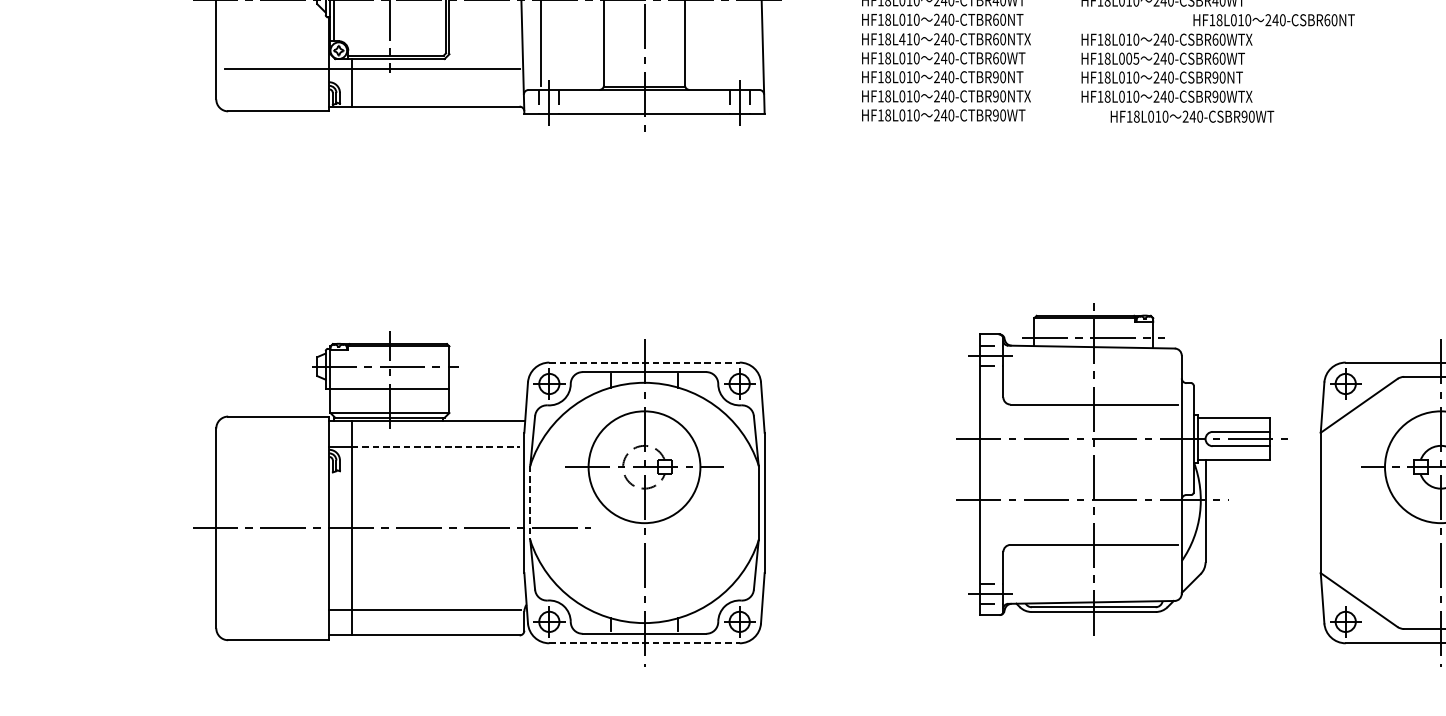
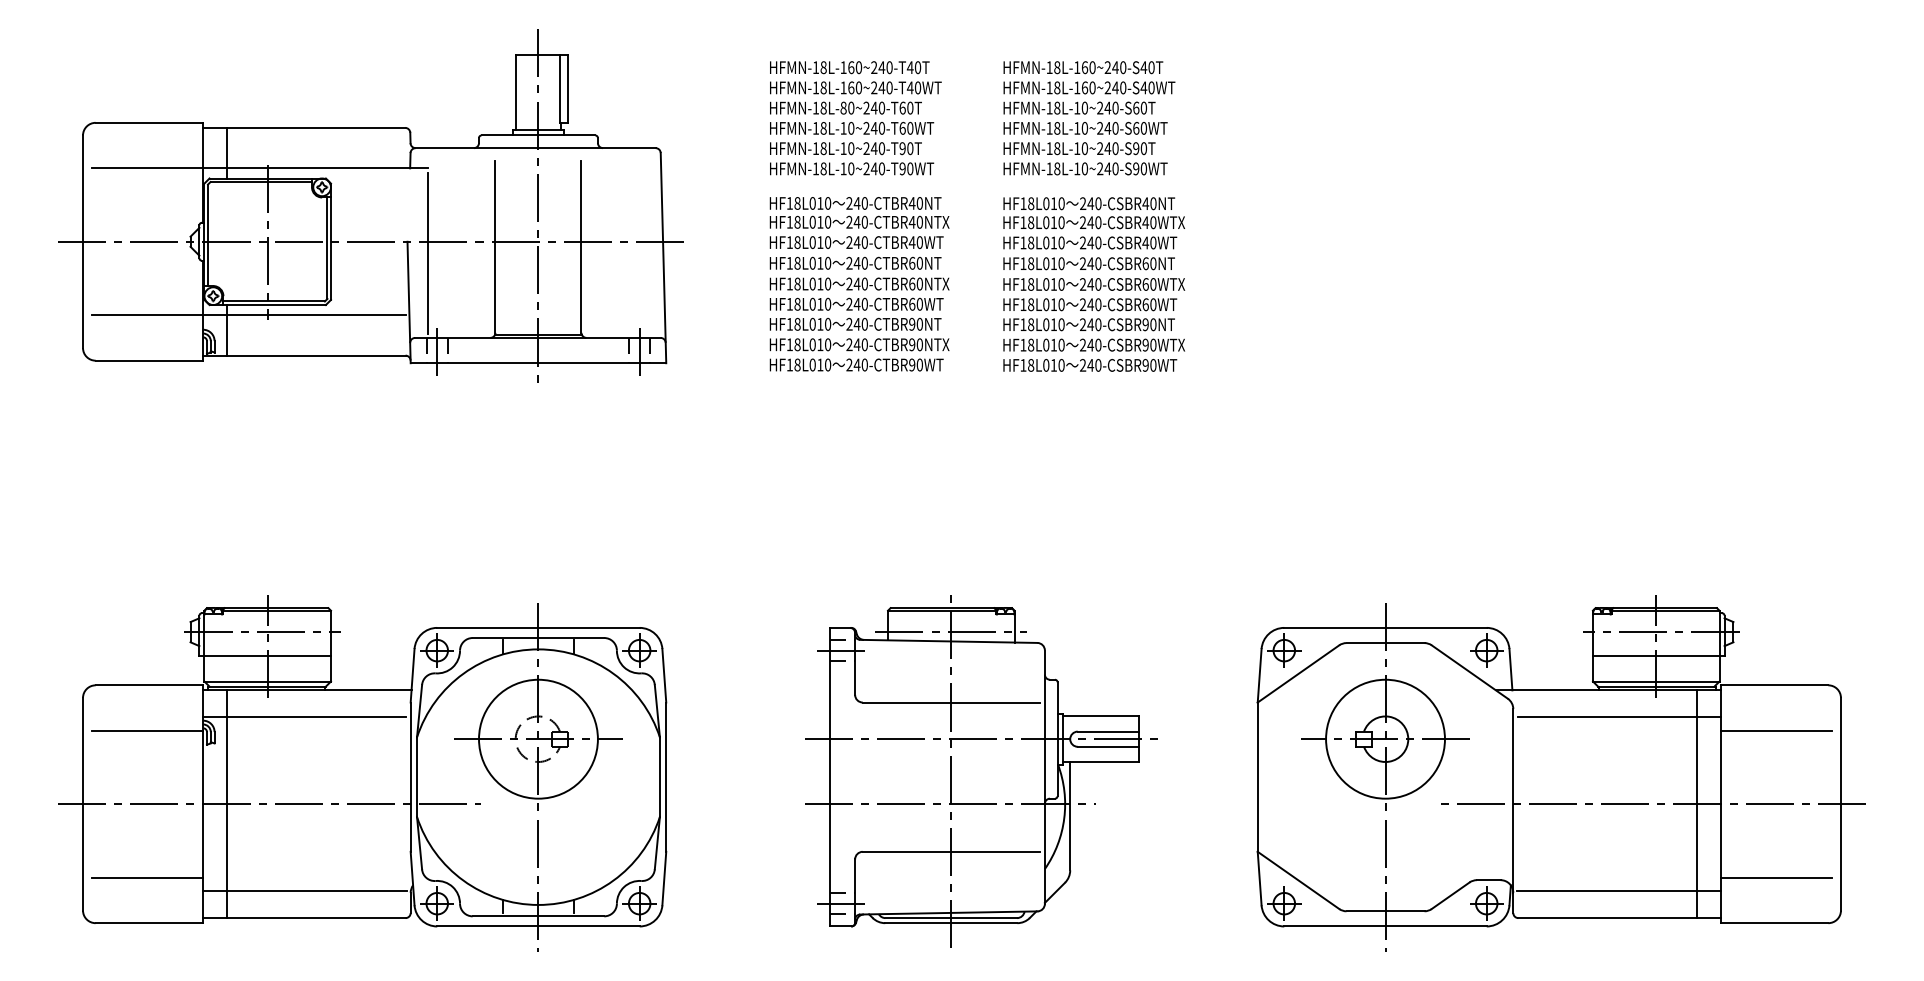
text: (1273, 19) -> (1088, 263), moved
text: (902, 38) -> (812, 283), HF18L410 -> HF18L010
text: (1132, 58) -> (1057, 304), HF18L005 -> HF18L010
text: (1192, 116) -> (1090, 365), moved
line: (644, 362) -> (538, 627), dashed -> solid
line: (435, 446) -> (316, 717), dashed -> solid
line: (276, 459) -> (147, 730), added
part: (1122, 469) -> (981, 771), moved
line: (530, 503) -> (417, 777), dashed -> solid
line: (276, 597) -> (147, 877), added
line: (644, 643) -> (538, 926), dashed -> solid

